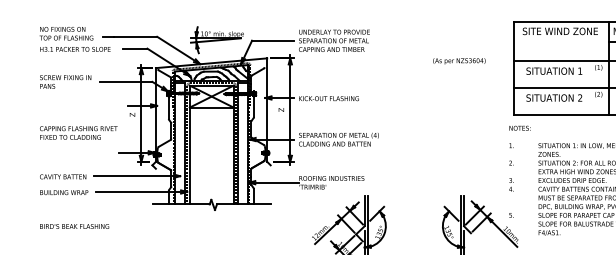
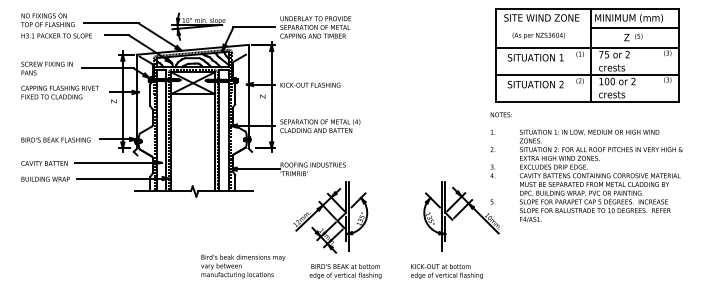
text: (459, 60) -> (538, 35), moved
text: (78, 132) -> (59, 92), moved
text: (74, 225) -> (55, 139), moved

